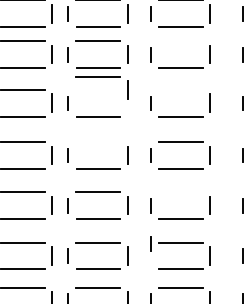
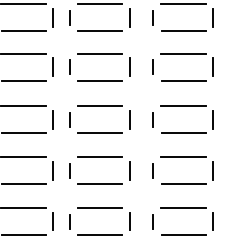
line: (180, 41) -> (183, 4), added
part: (101, 77) -> (103, 54), moved
line: (180, 90) -> (183, 54), added
line: (97, 141) -> (99, 105), added
line: (180, 192) -> (183, 157), added
line: (150, 243) -> (152, 221), moved

